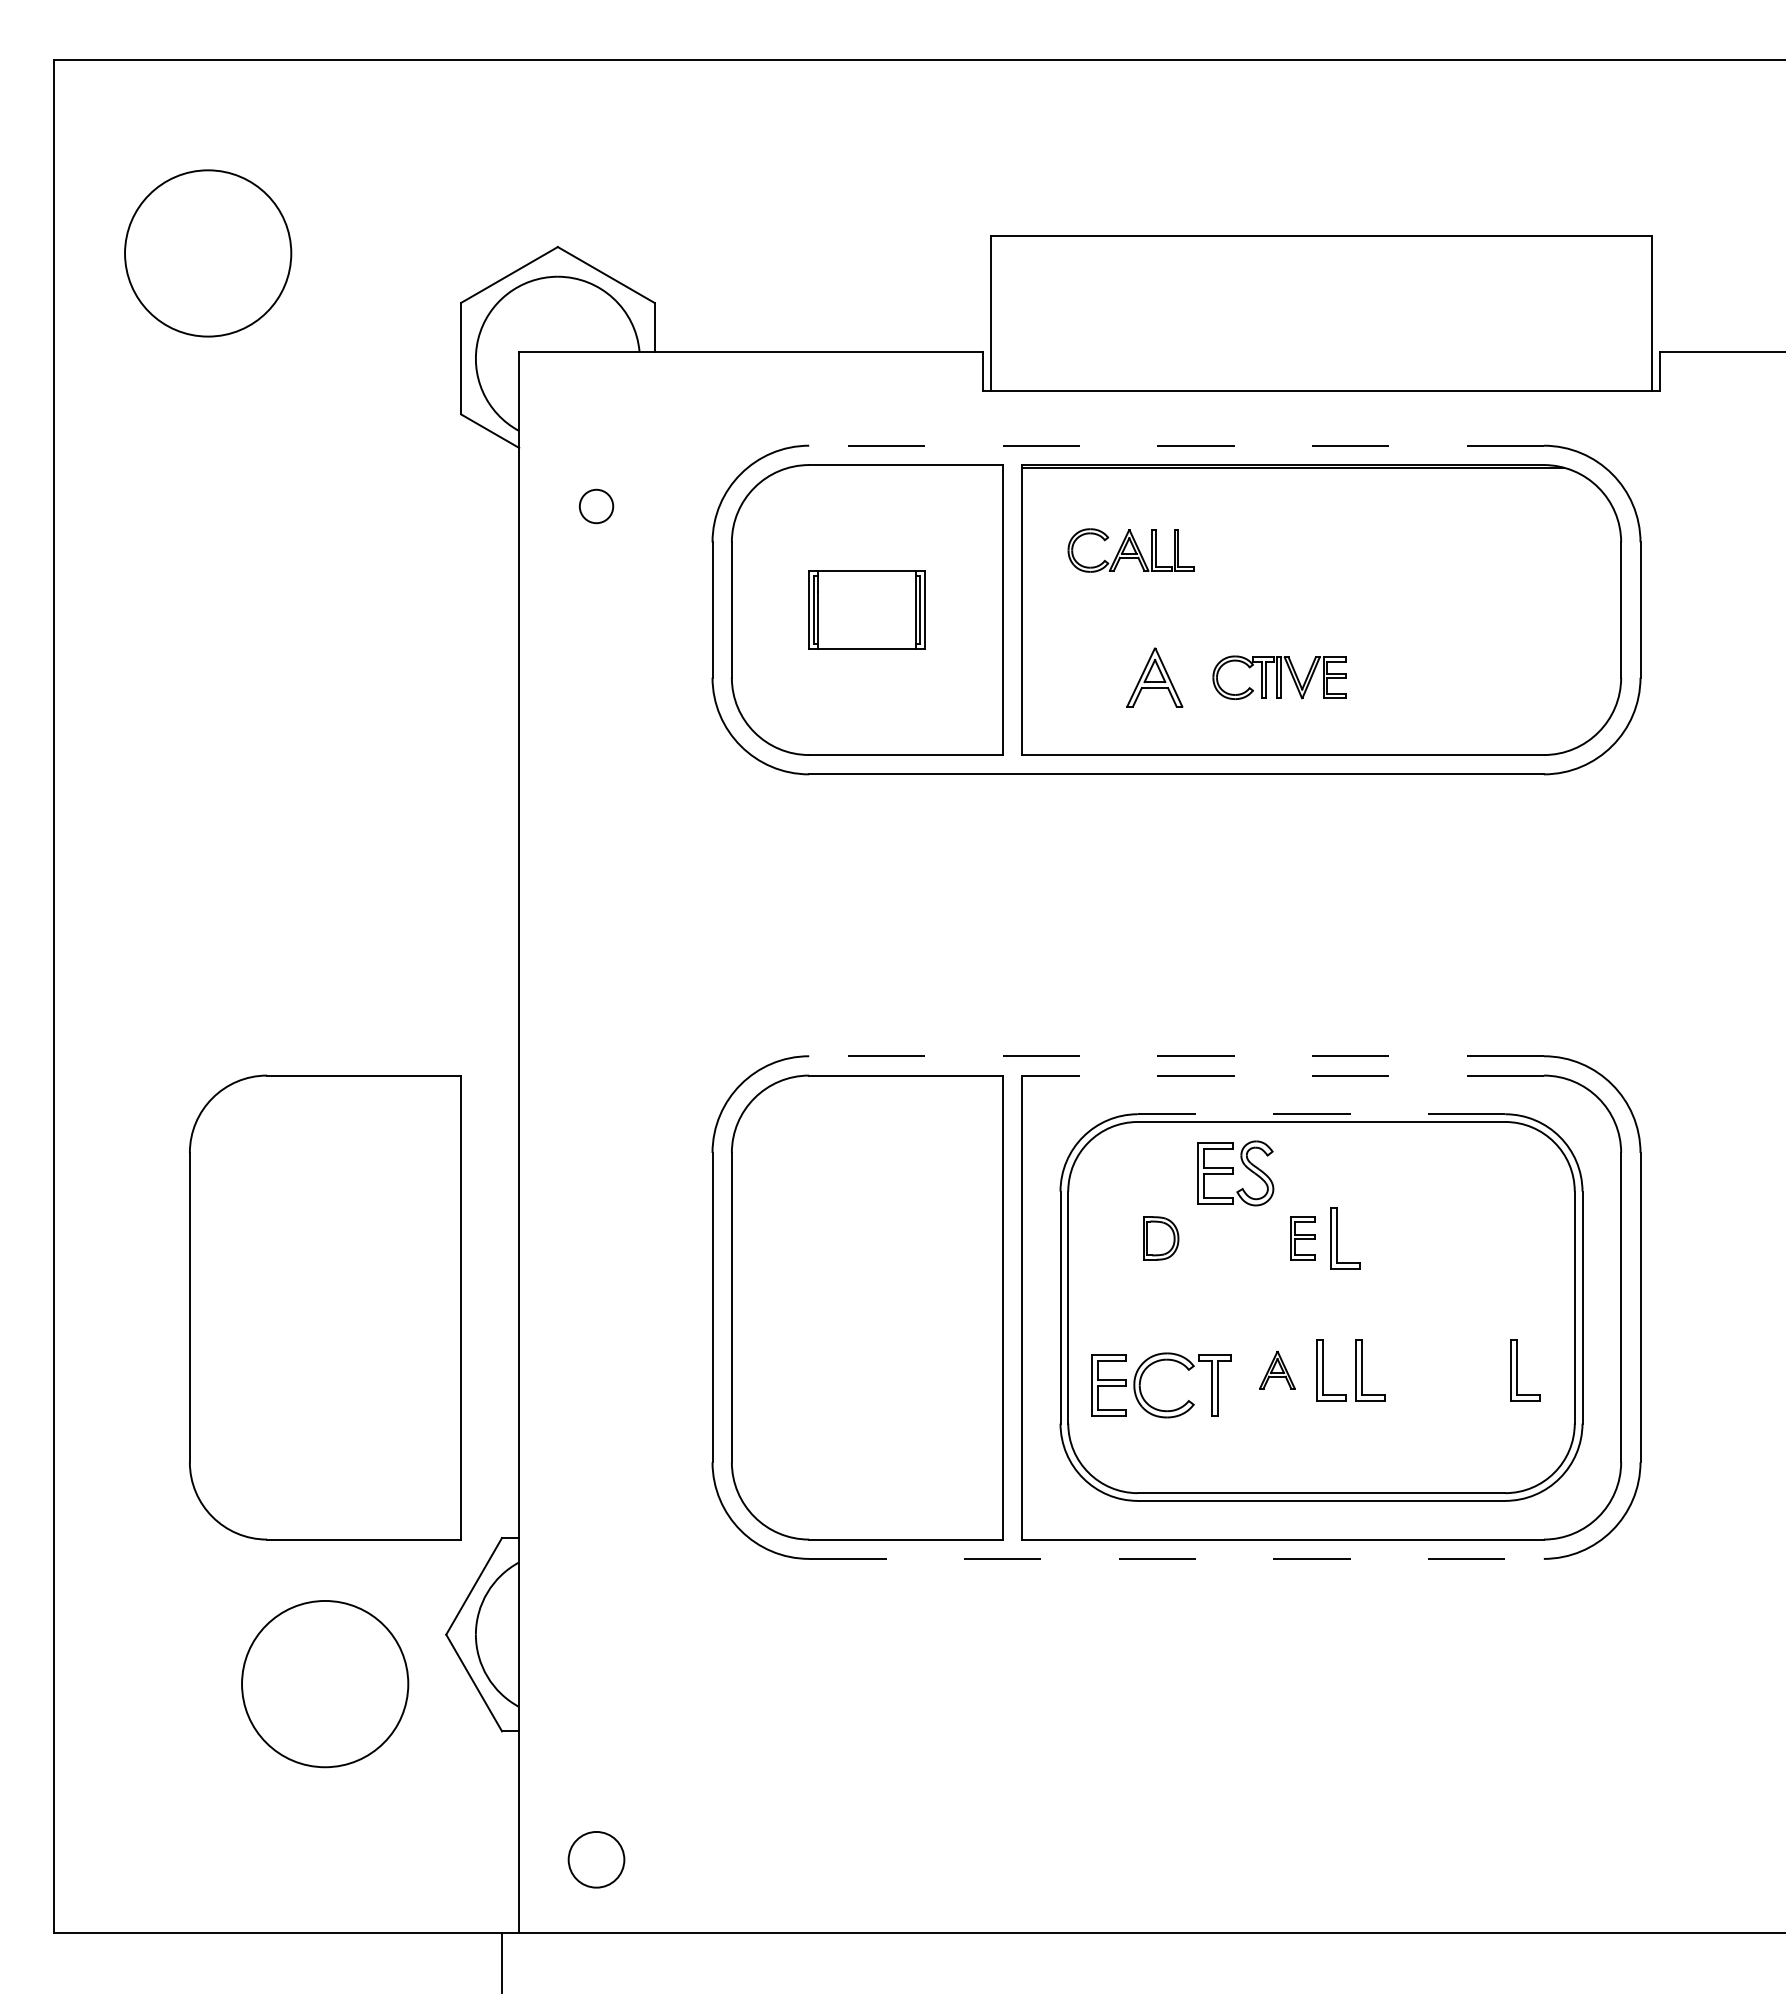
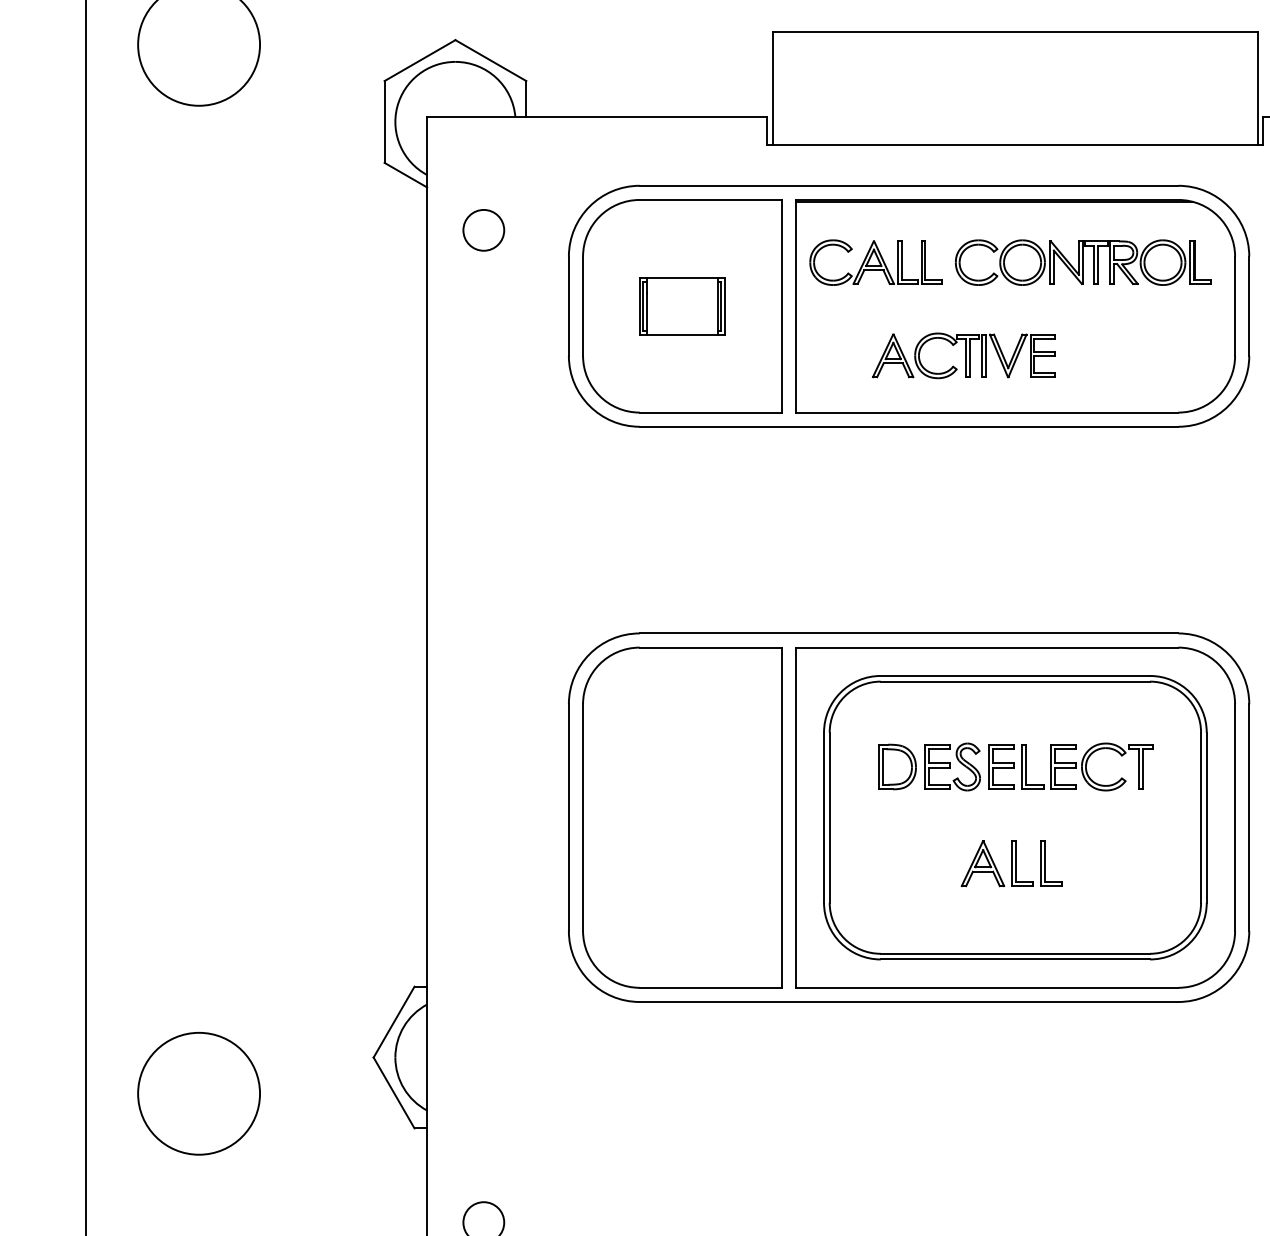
line: (1176, 445) -> (909, 185), dashed -> solid
circle: (596, 506) -> (483, 230), size x1.67
part: (1130, 550) -> (875, 262), size x1.43
part: (1413, 550) -> (1082, 262), added
part: (1279, 677) -> (984, 355), size x1.43
line: (1176, 1056) -> (909, 633), dashed -> solid
line: (1282, 1075) -> (986, 647), dashed -> solid
line: (1321, 1114) -> (1015, 676), dashed -> solid
part: (1235, 1173) -> (952, 767), moved
part: (1160, 1238) -> (897, 767), size x1.43
part: (1302, 1238) -> (1001, 767), size x1.43
part: (325, 1307) -> (285, 817), removed
part: (1277, 1369) -> (983, 863), size x1.67
part: (1517, 1370) -> (1159, 863), removed
part: (1141, 1380) -> (1087, 763), moved
line: (1177, 1558) -> (909, 1001), dashed -> solid
circle: (325, 1684) -> (199, 1094), moved

